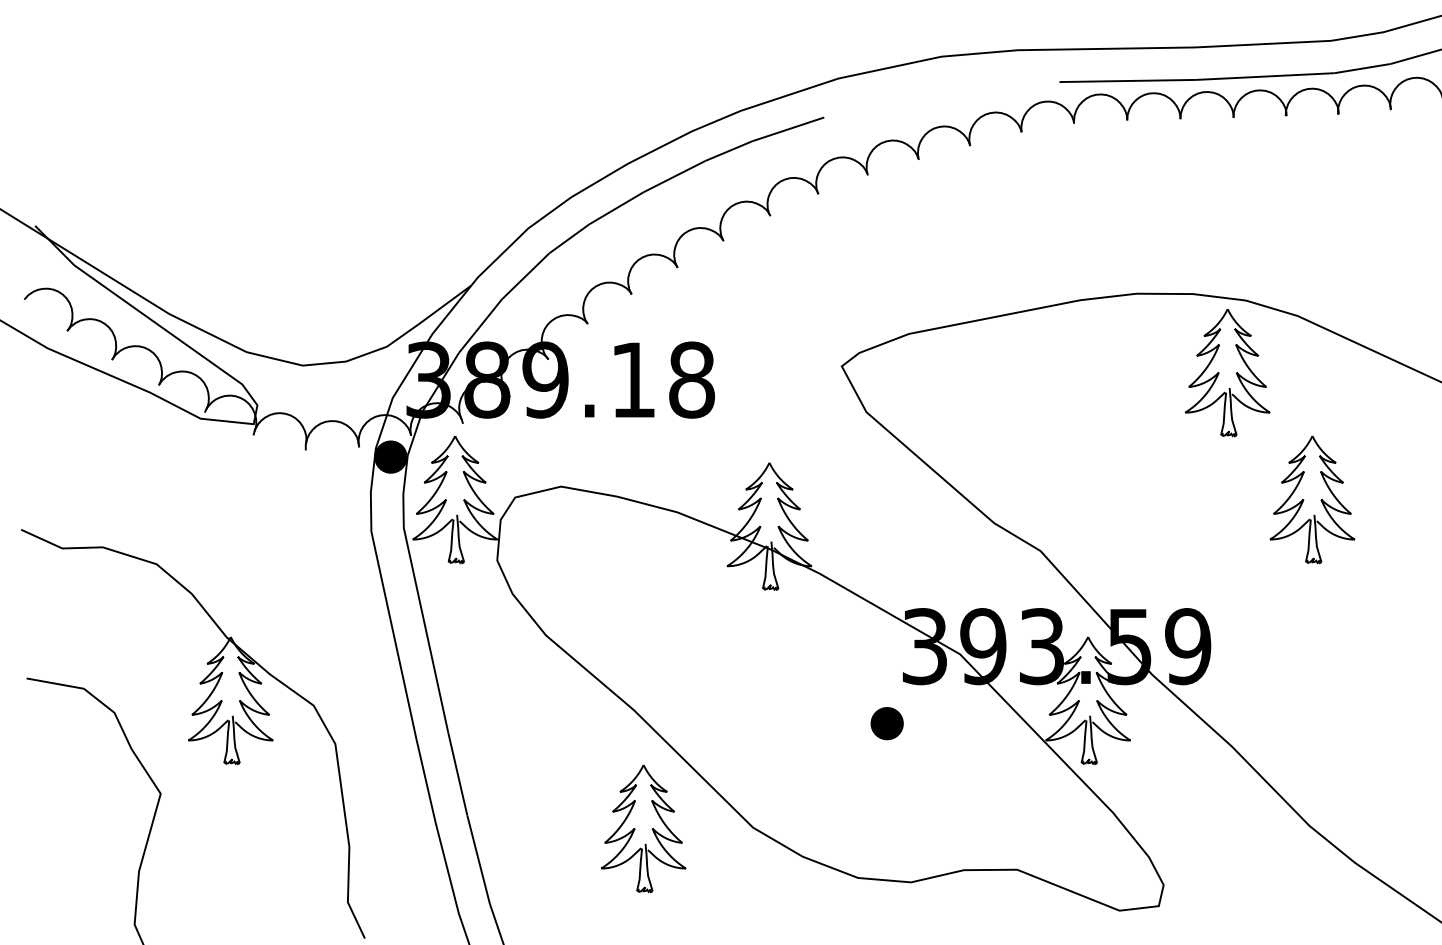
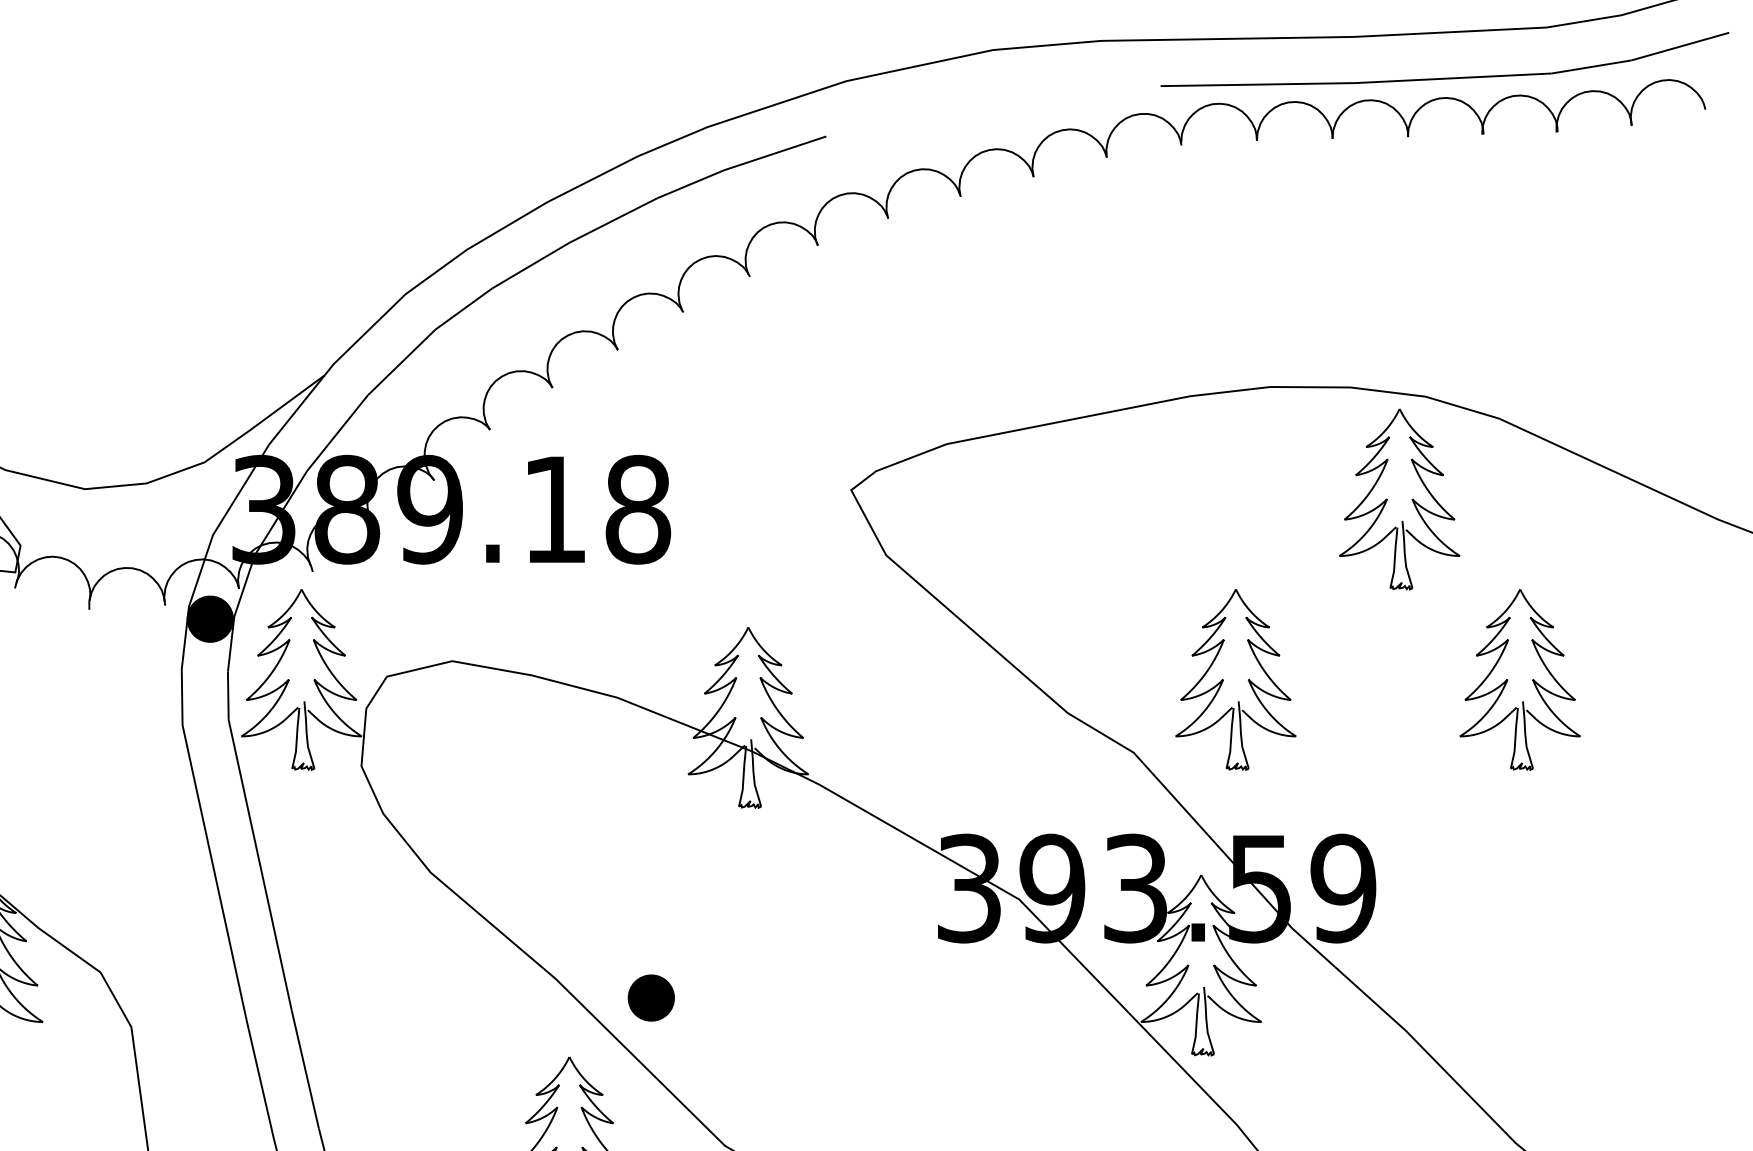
part: (1112, 500) -> (1235, 680), added
part: (886, 723) -> (650, 997), moved

